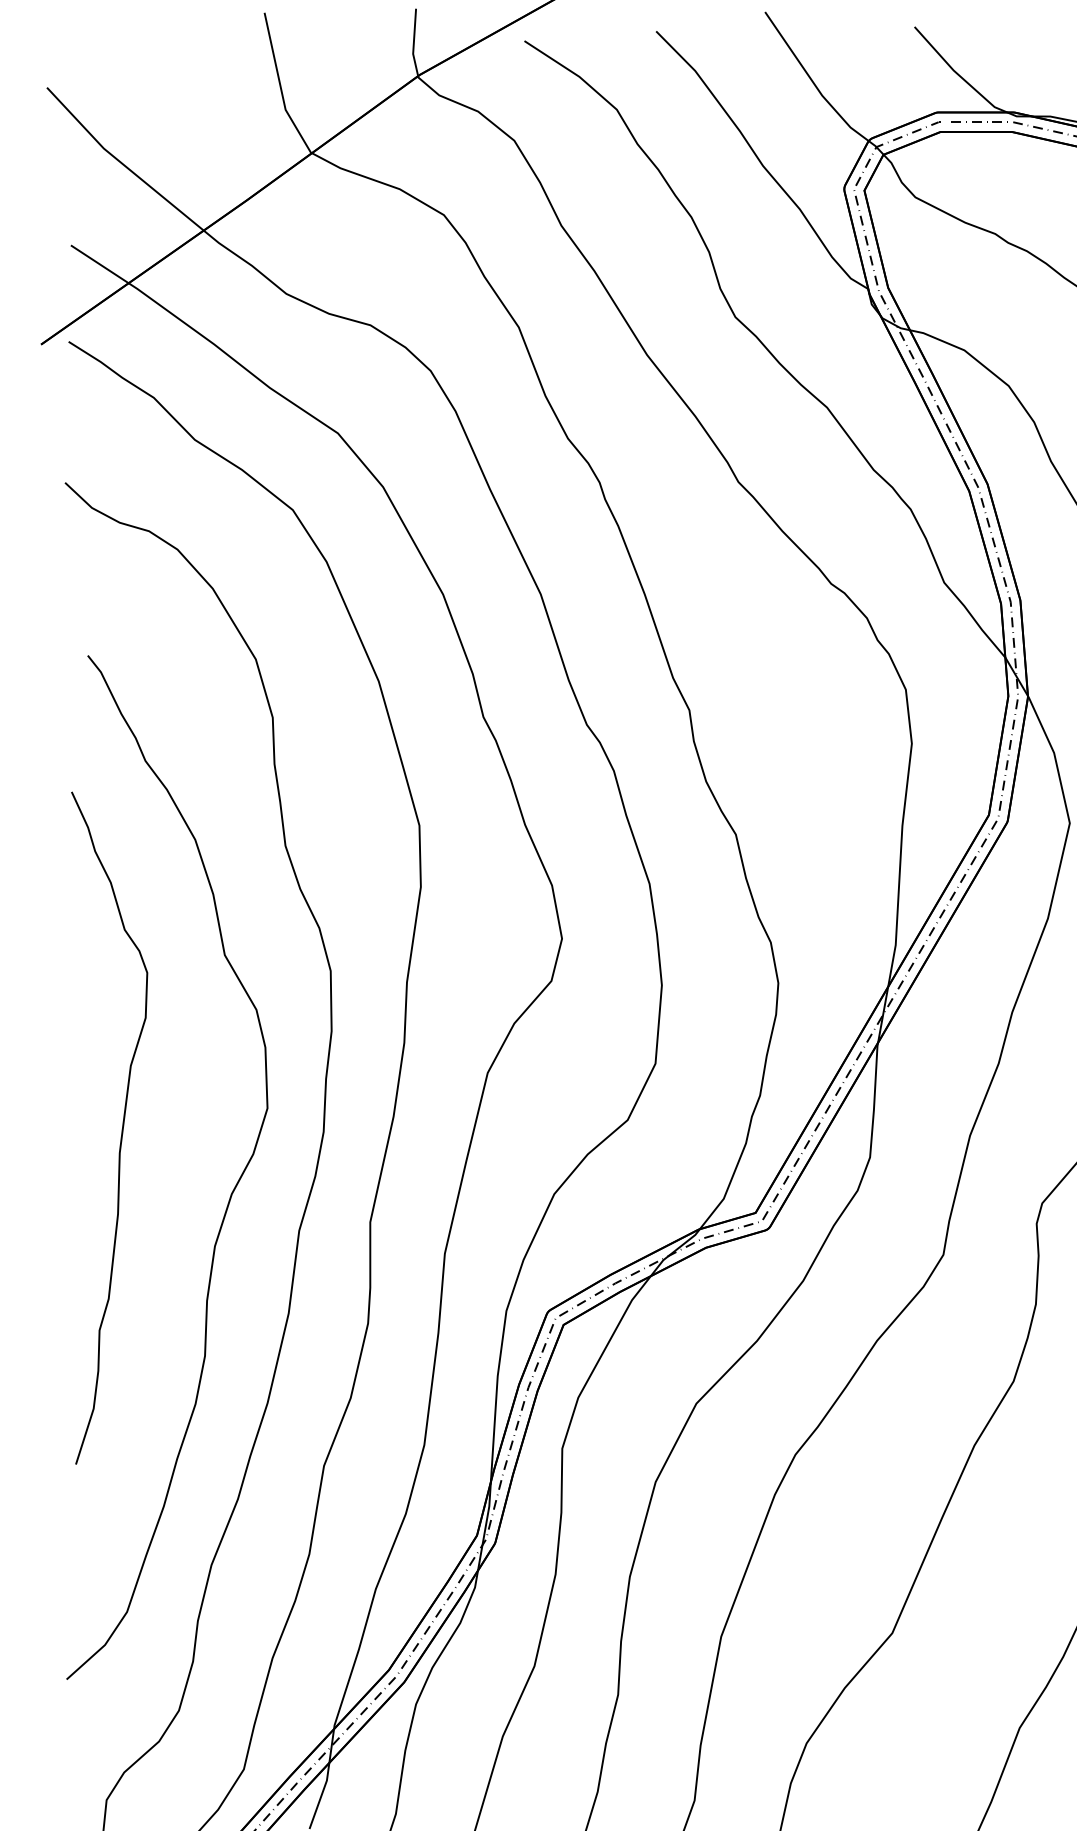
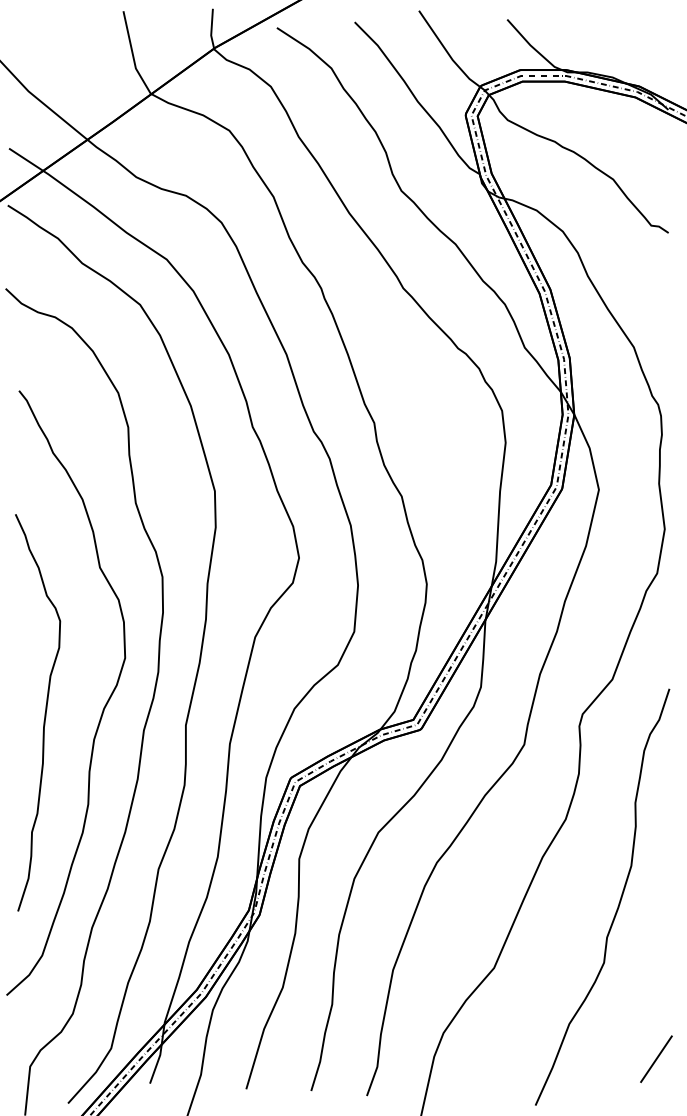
curve: (120, 1129) -> (44, 713), moved

